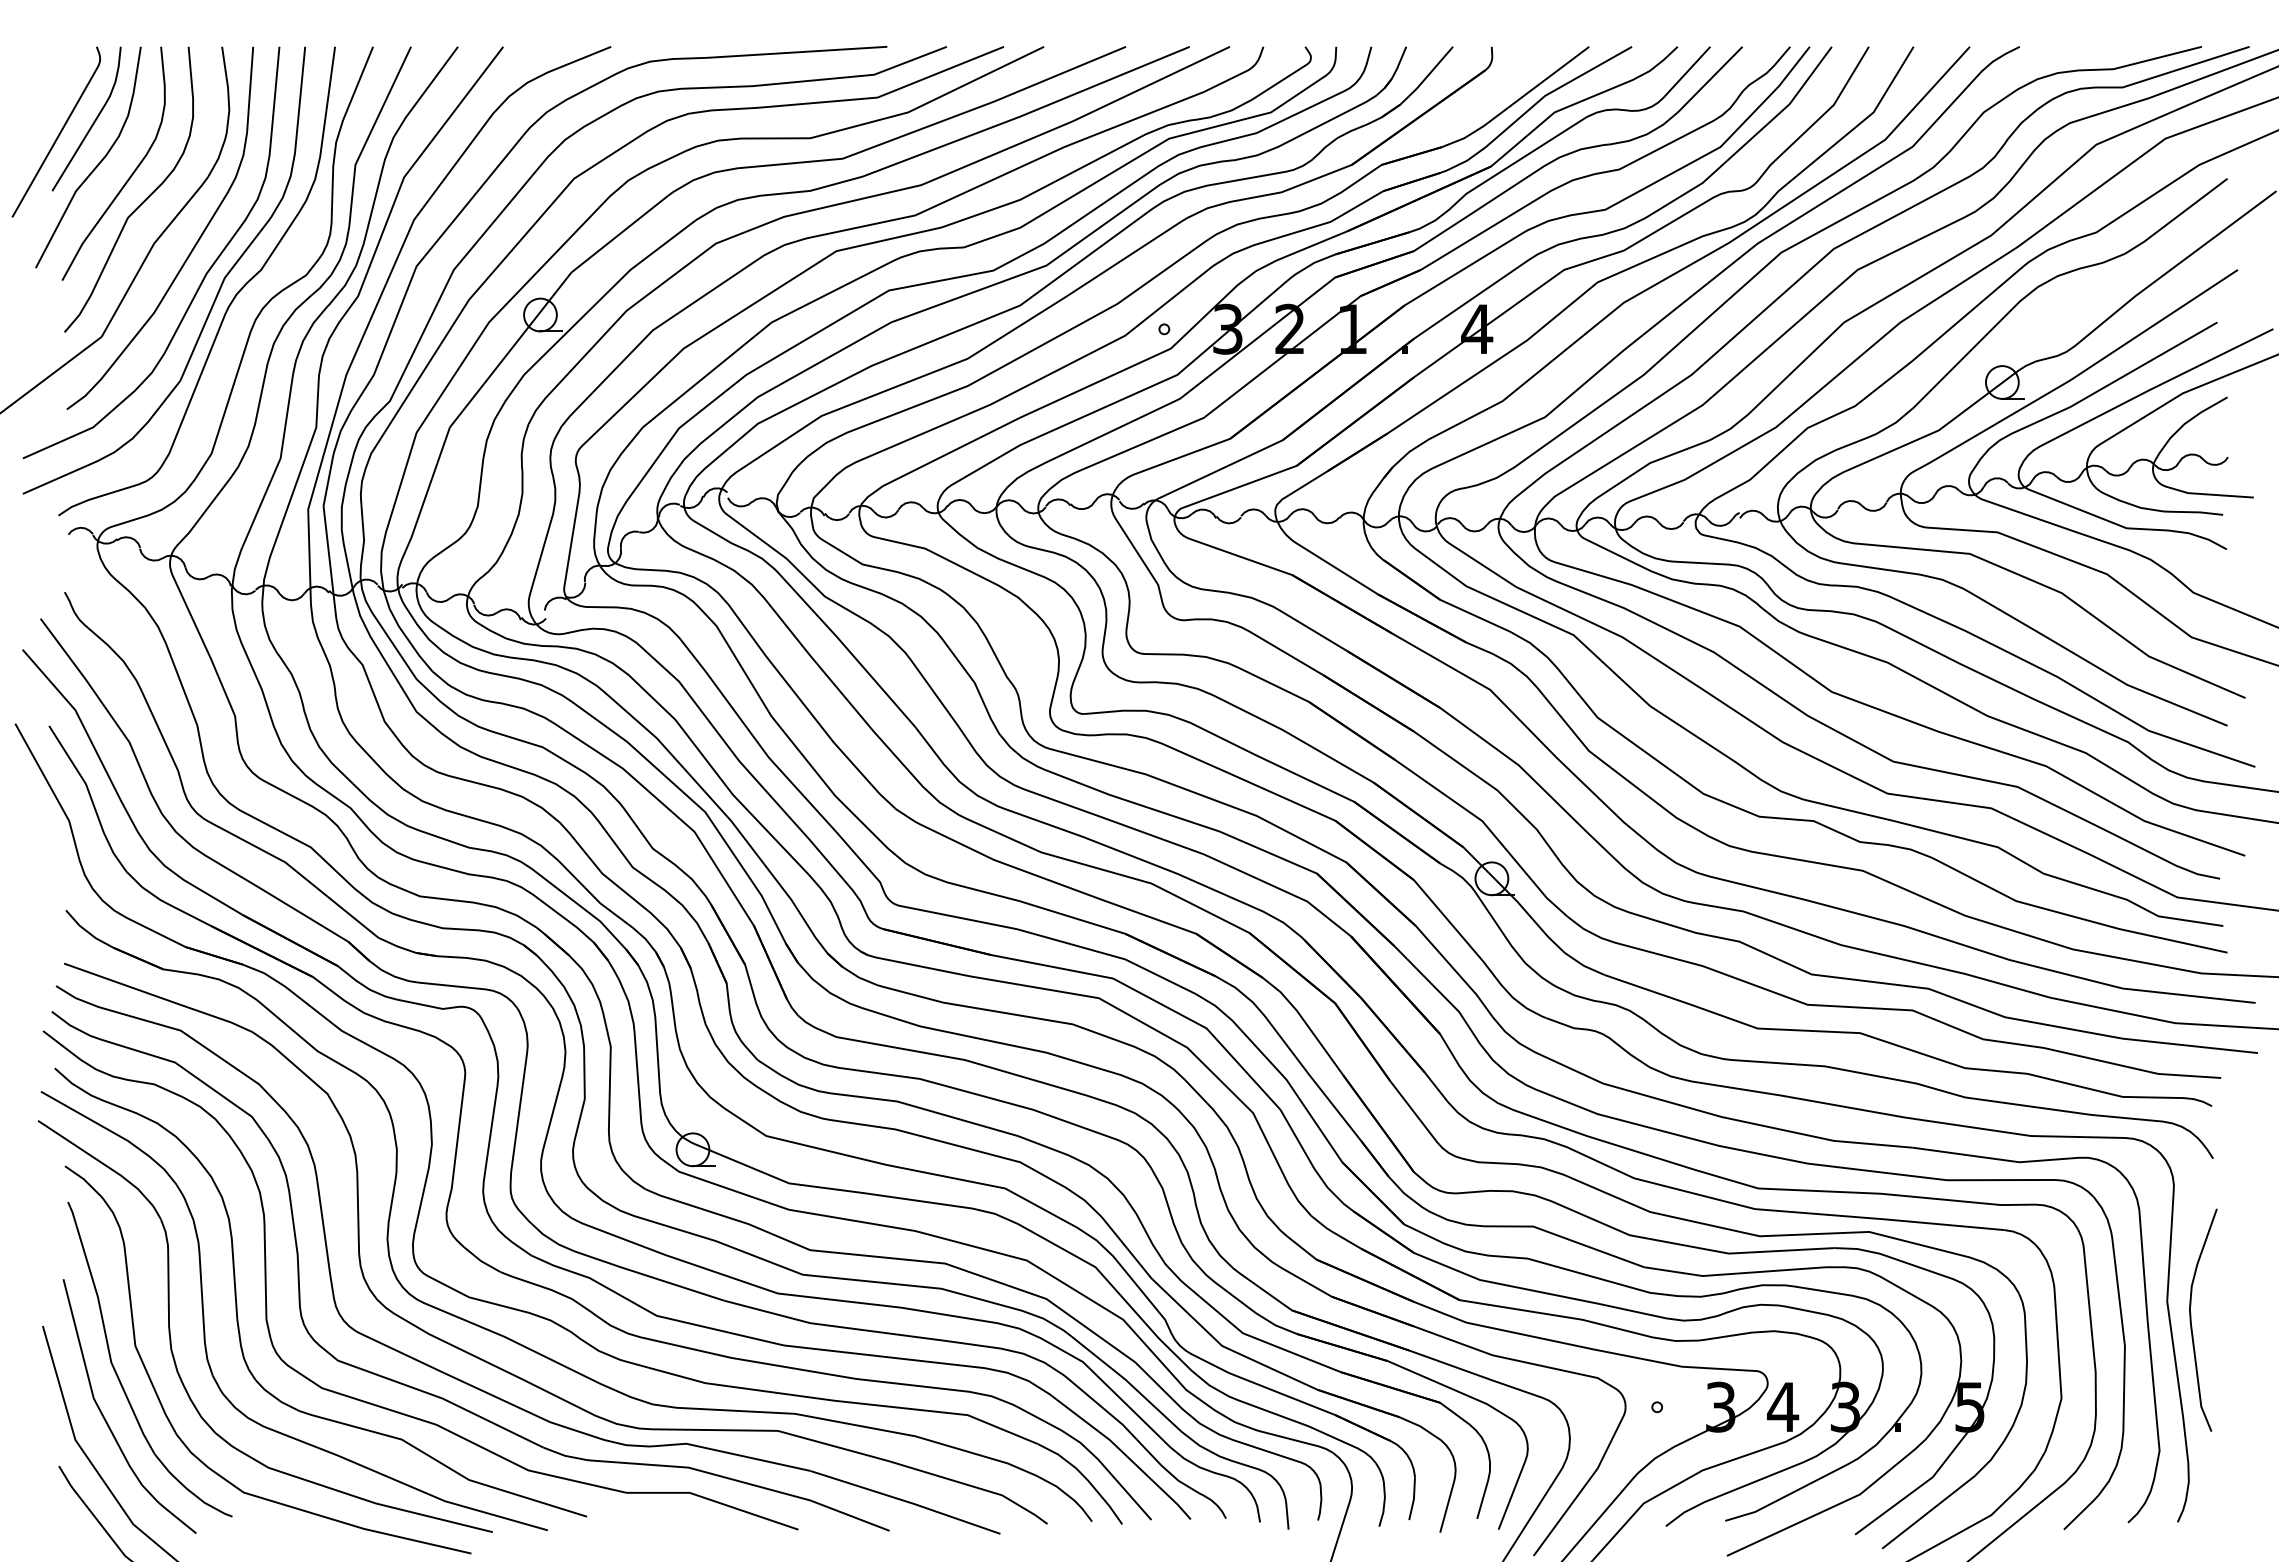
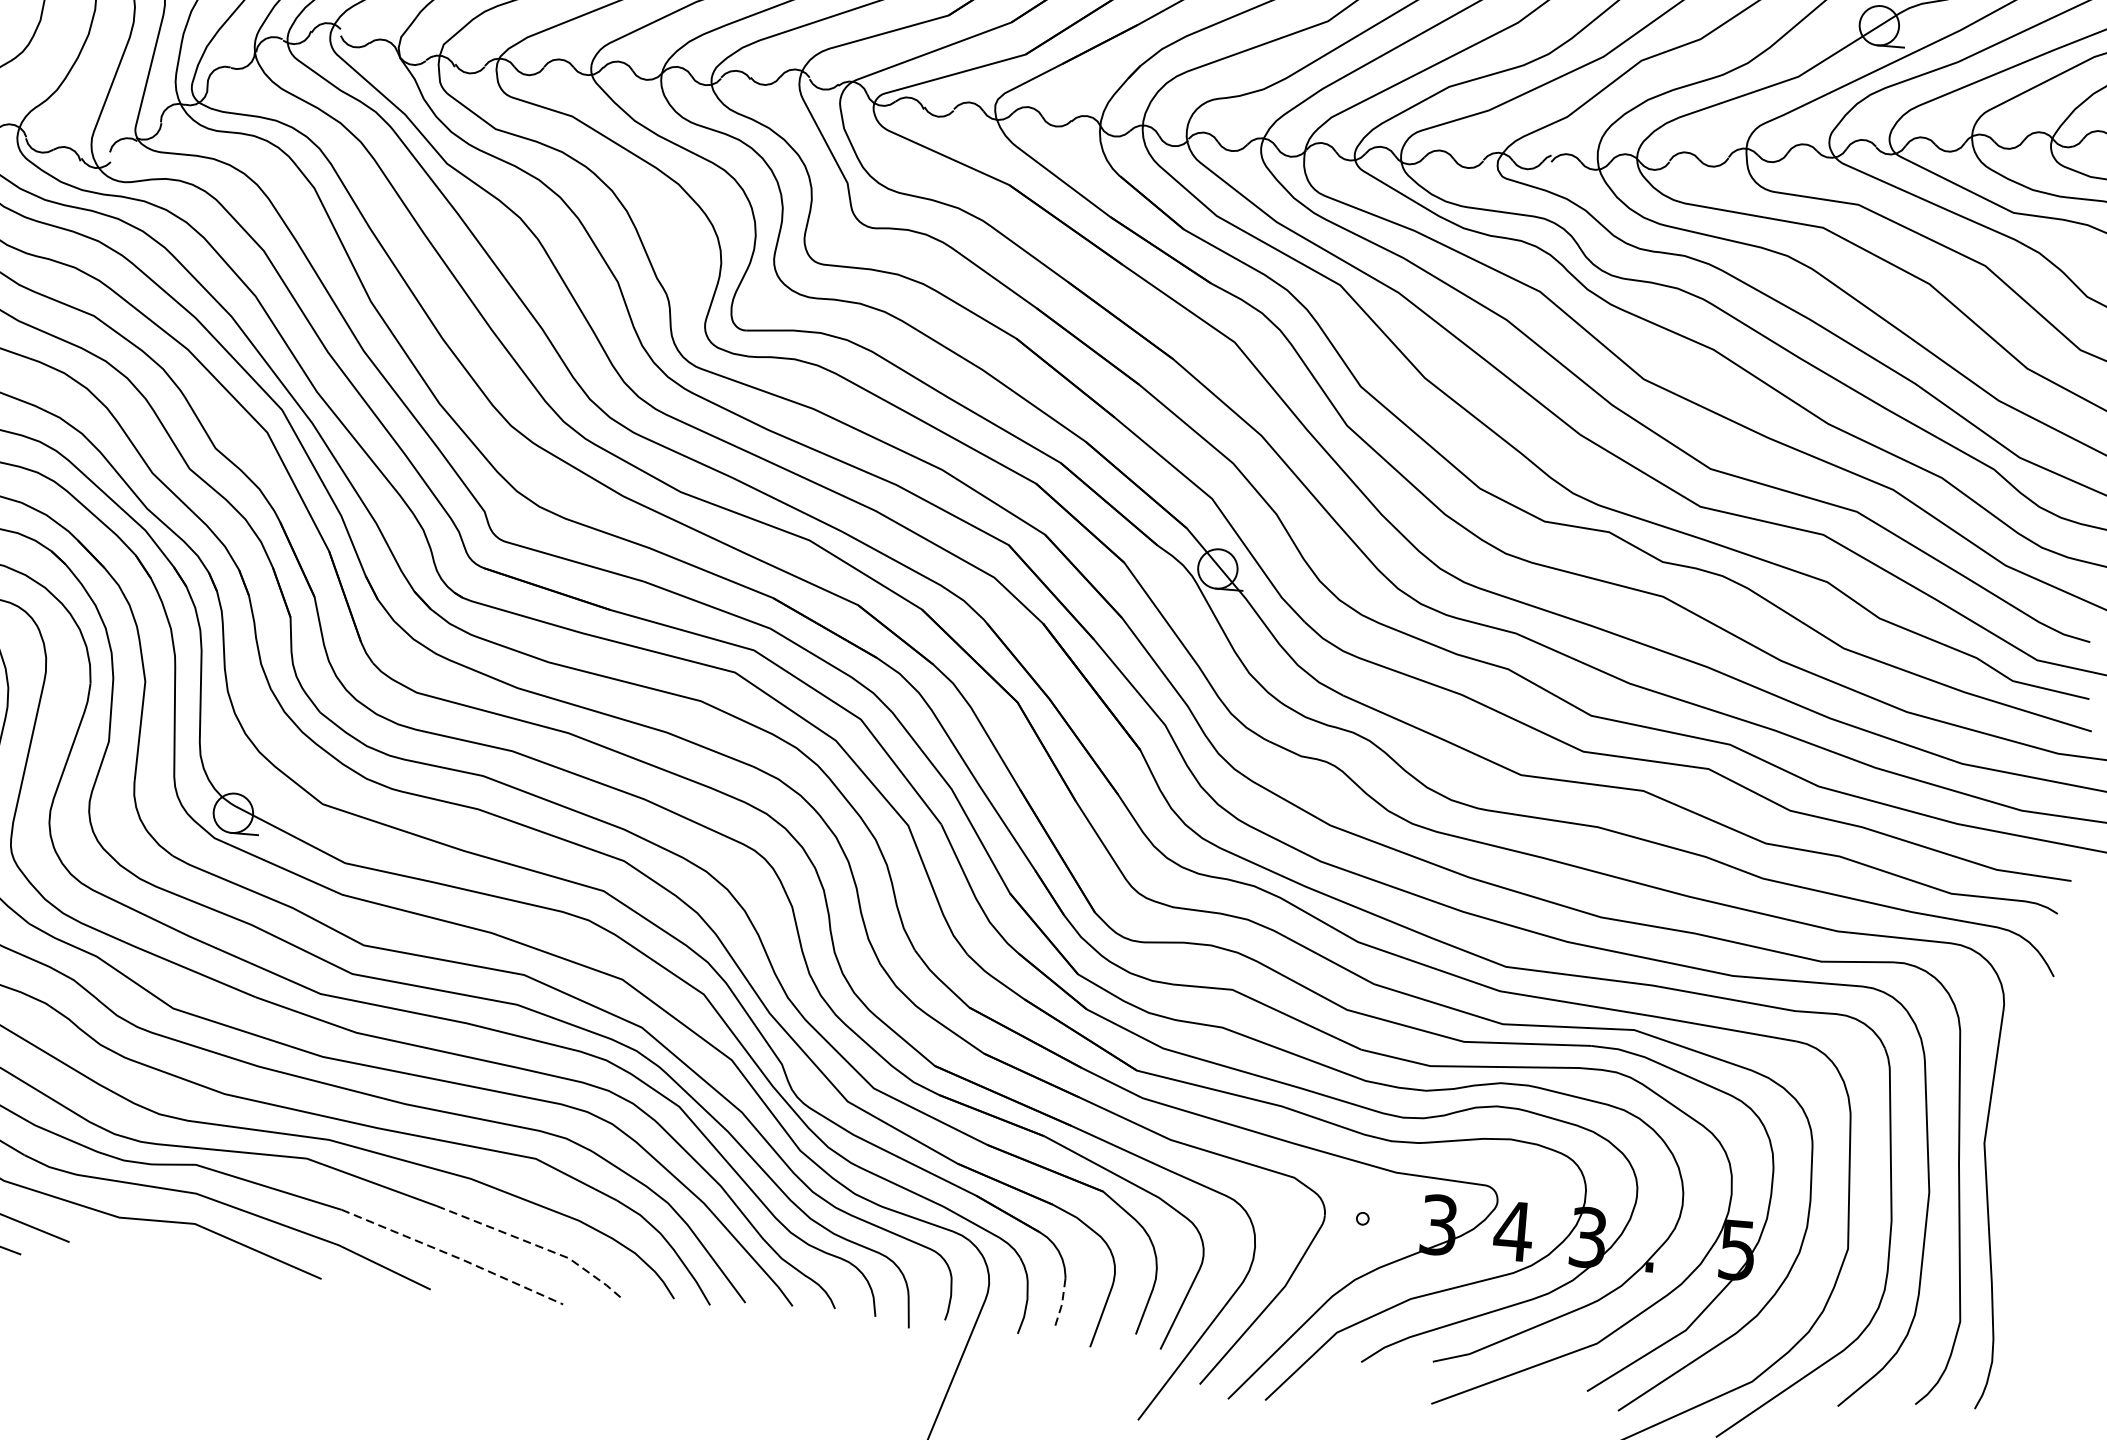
curve: (2191, 1319) -> (2011, 1167), removed
line: (972, 1486) -> (534, 1244), solid -> dashed
line: (1413, 1499) -> (1061, 1304), solid -> dashed
line: (906, 1501) -> (453, 1256), solid -> dashed

